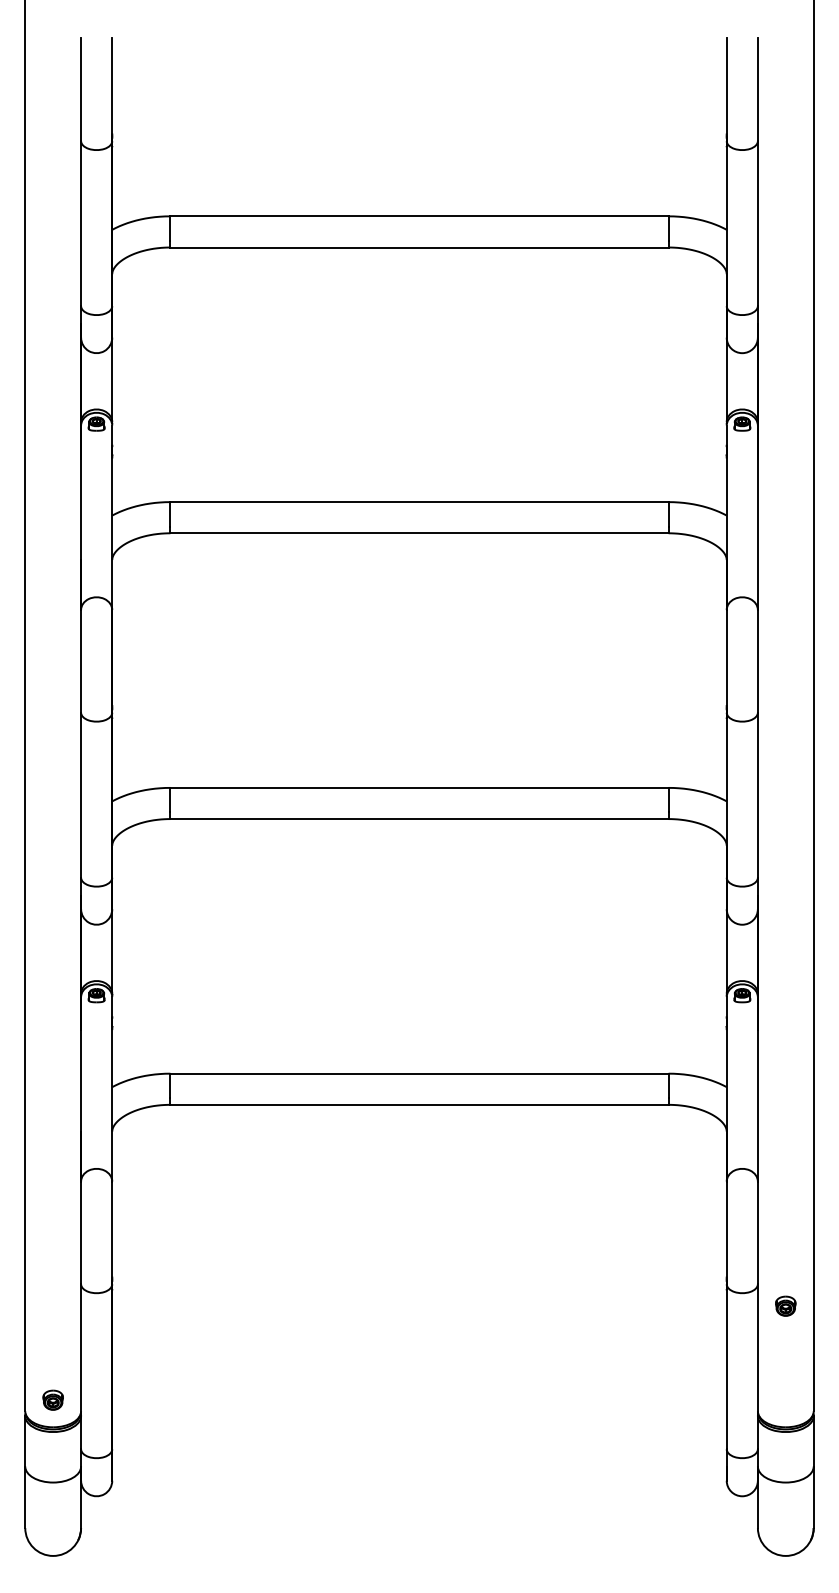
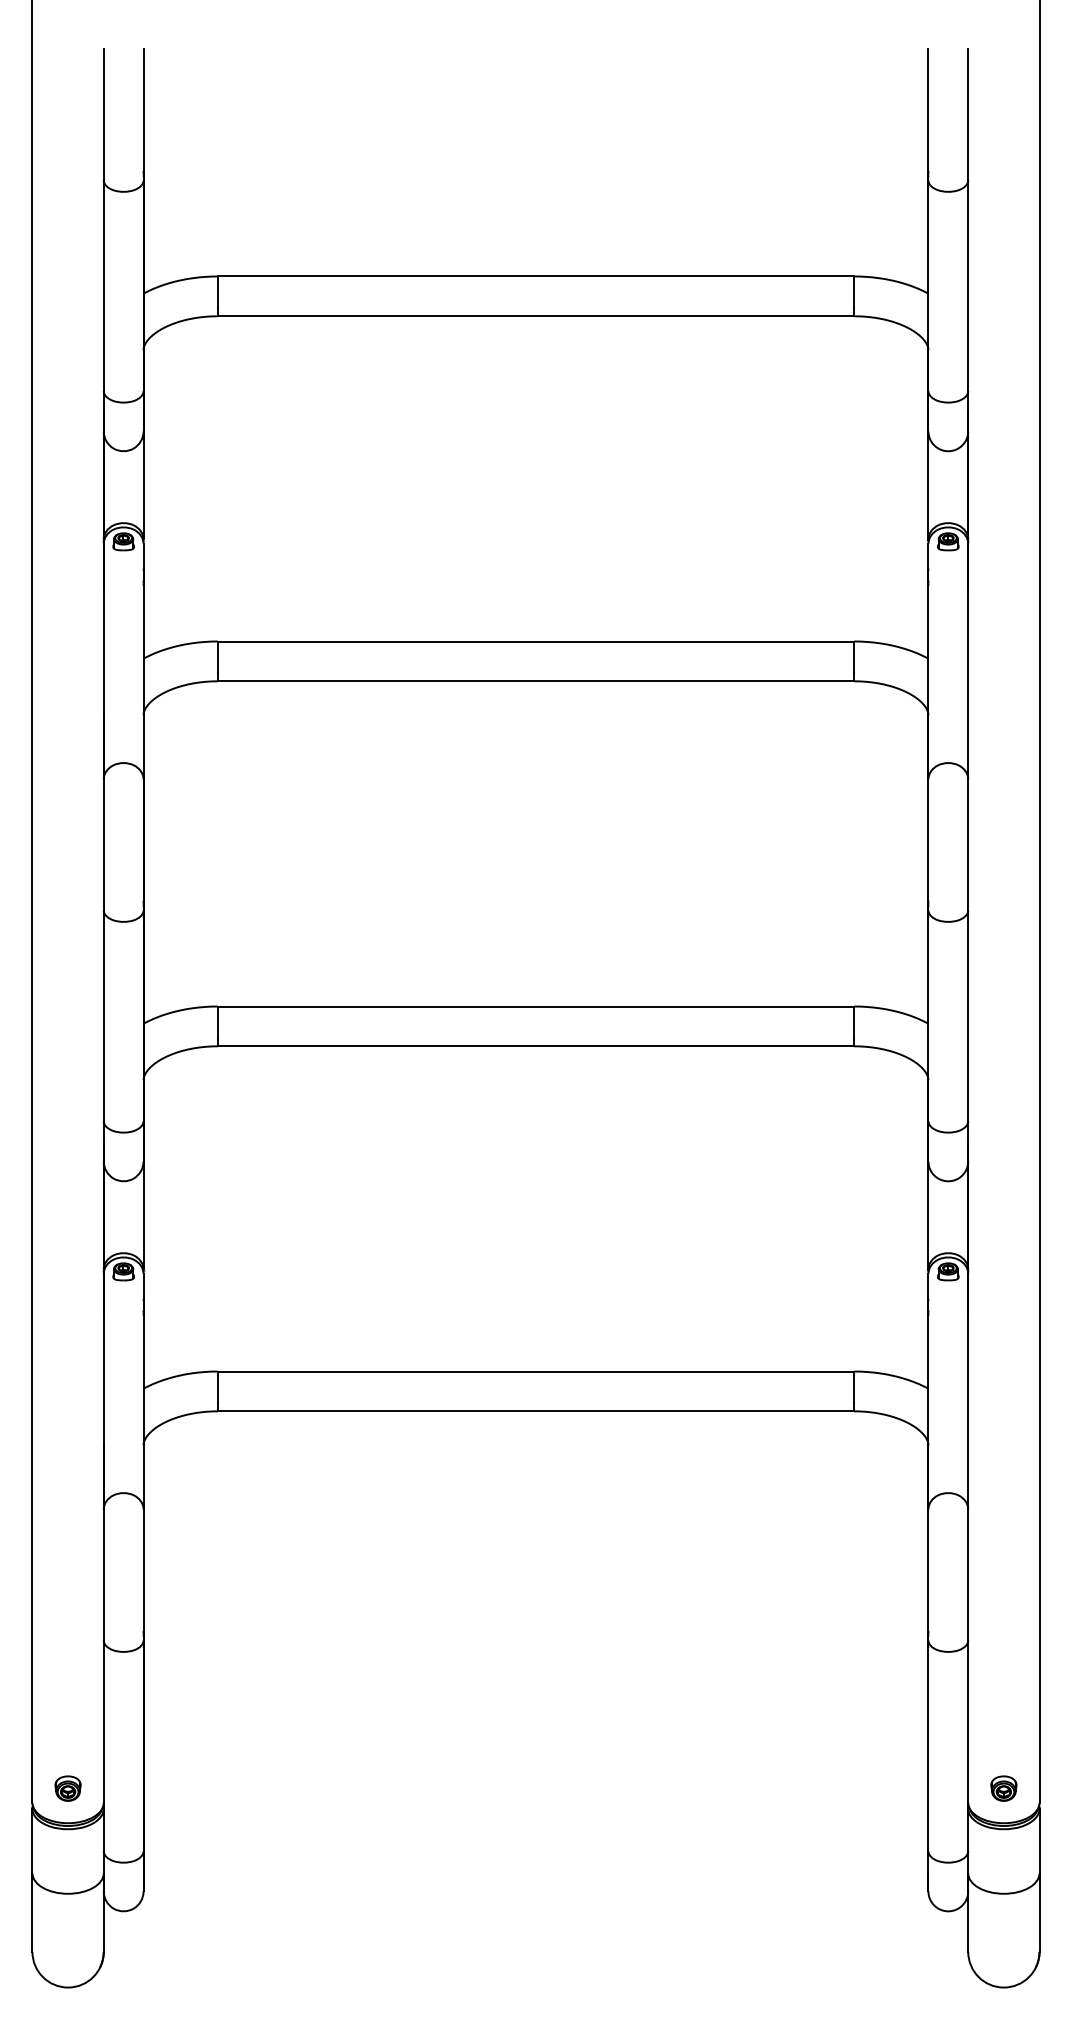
part: (785, 1305) -> (1003, 1787), moved

